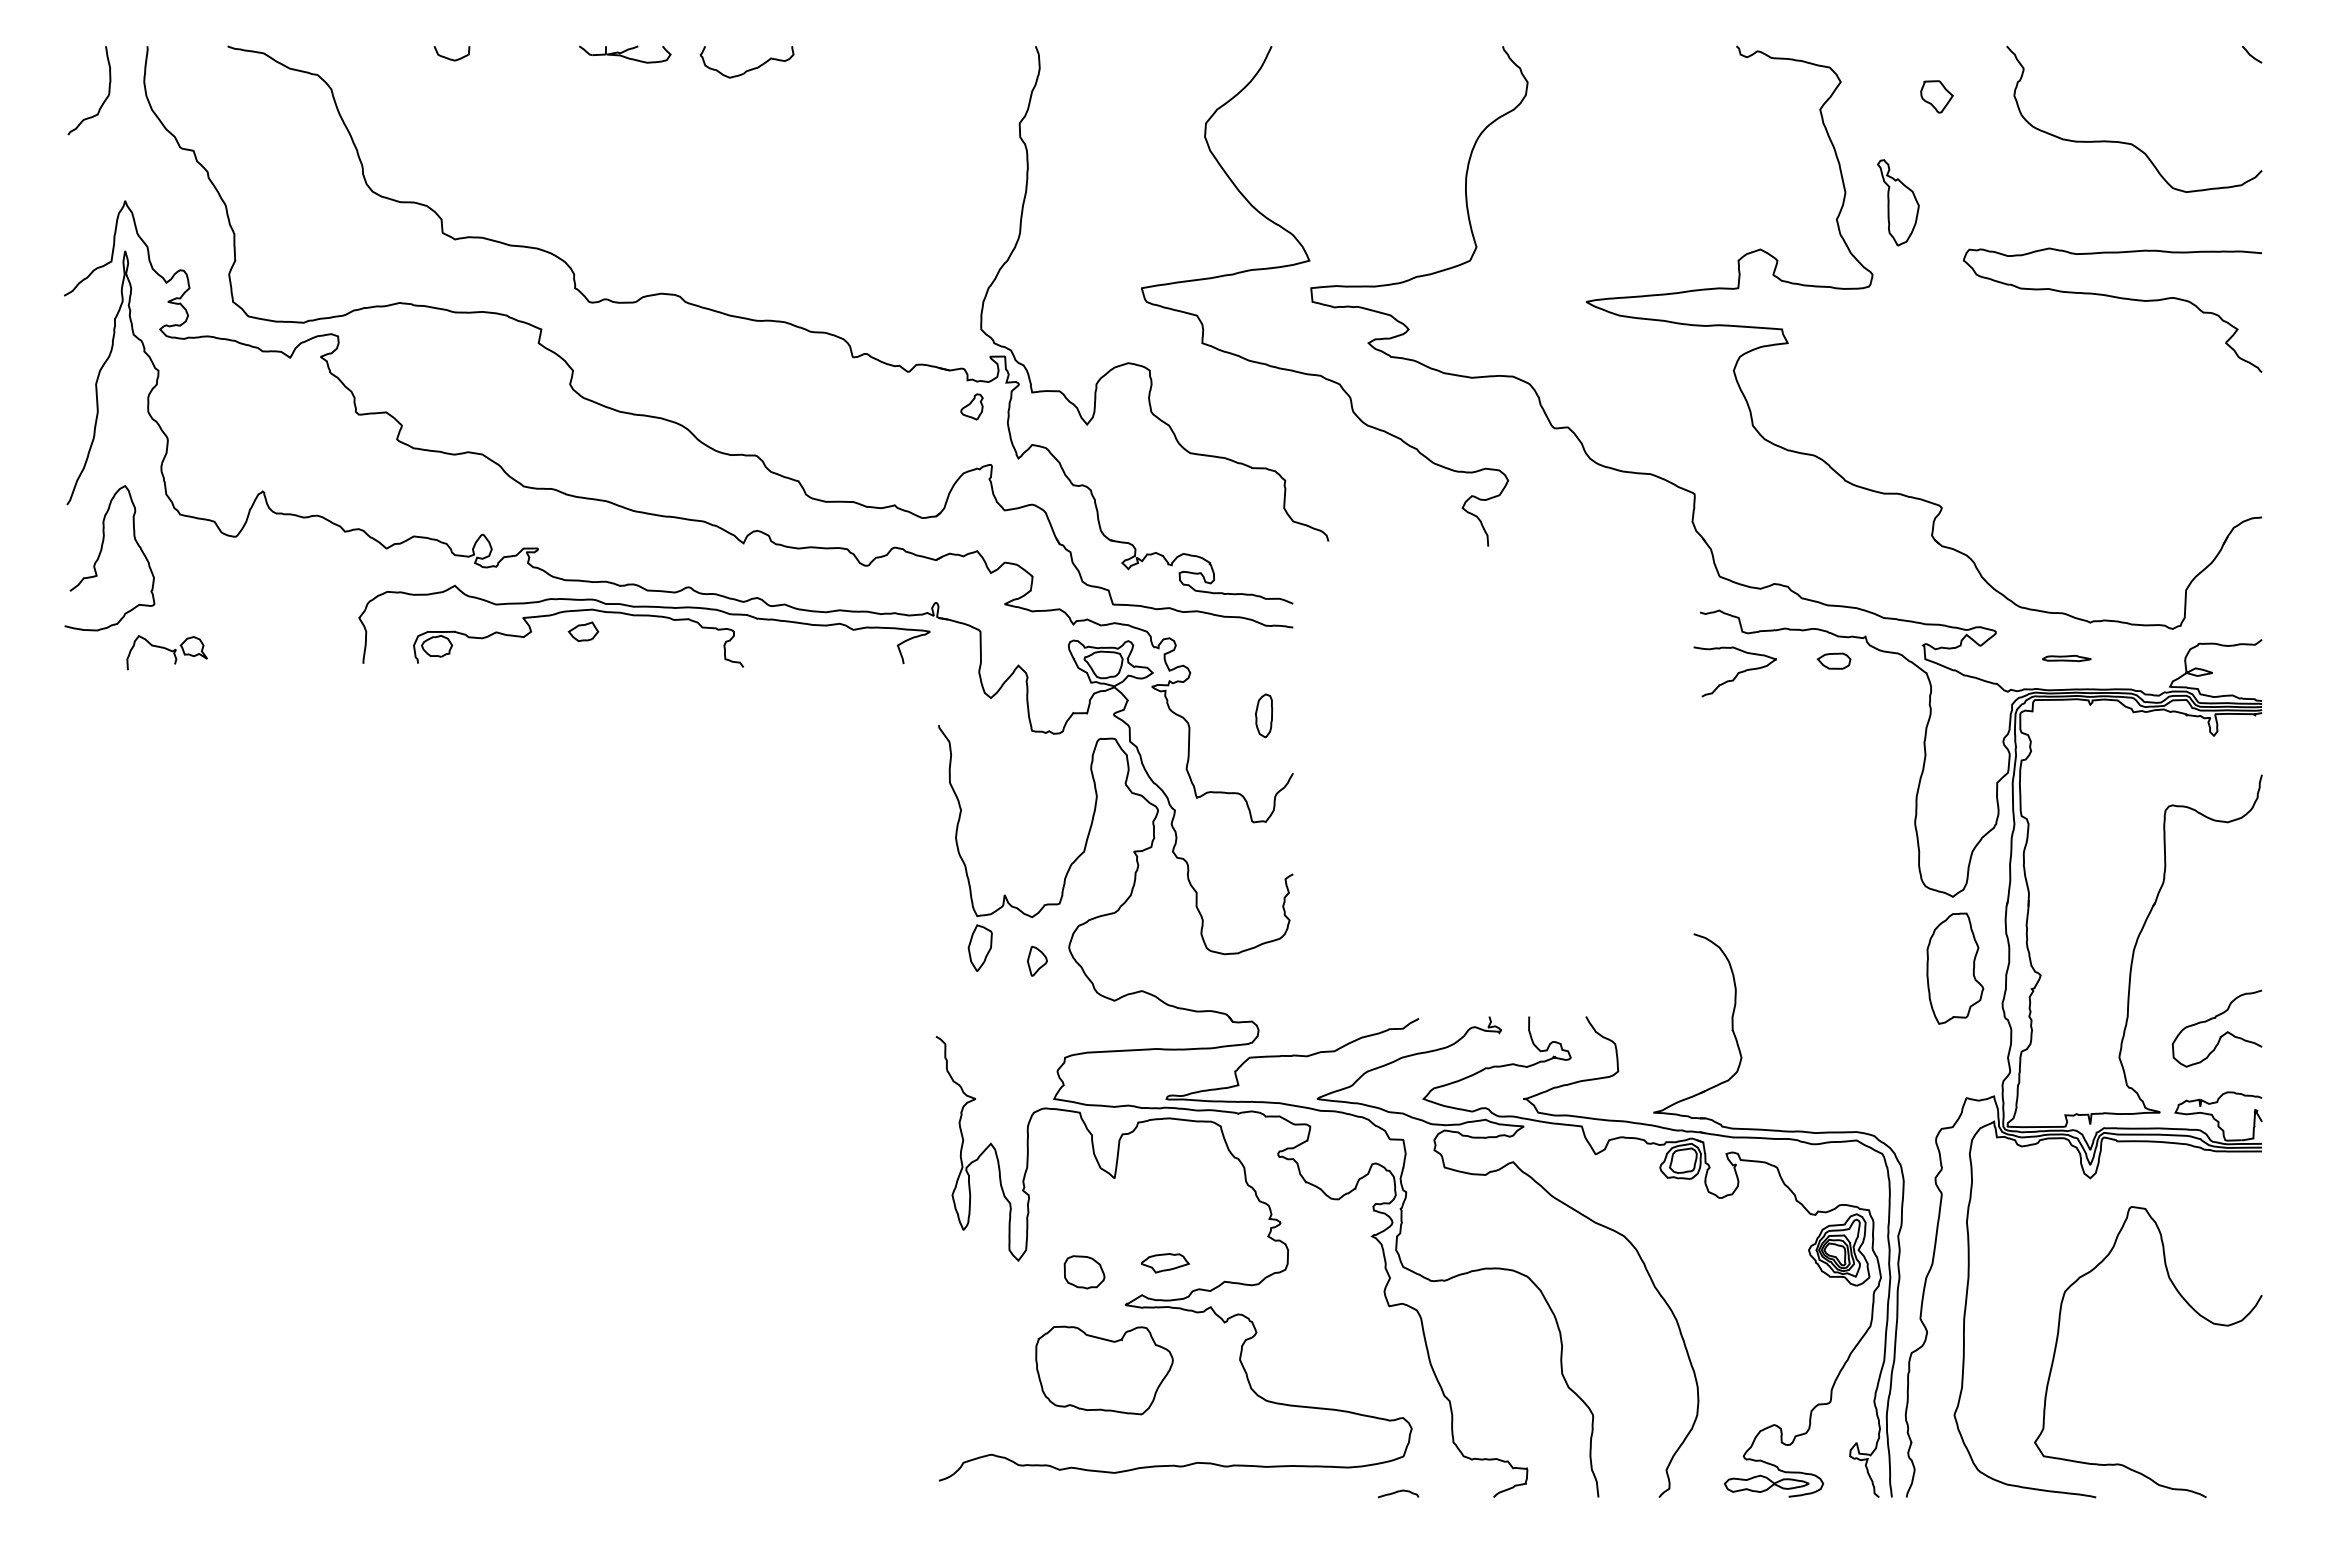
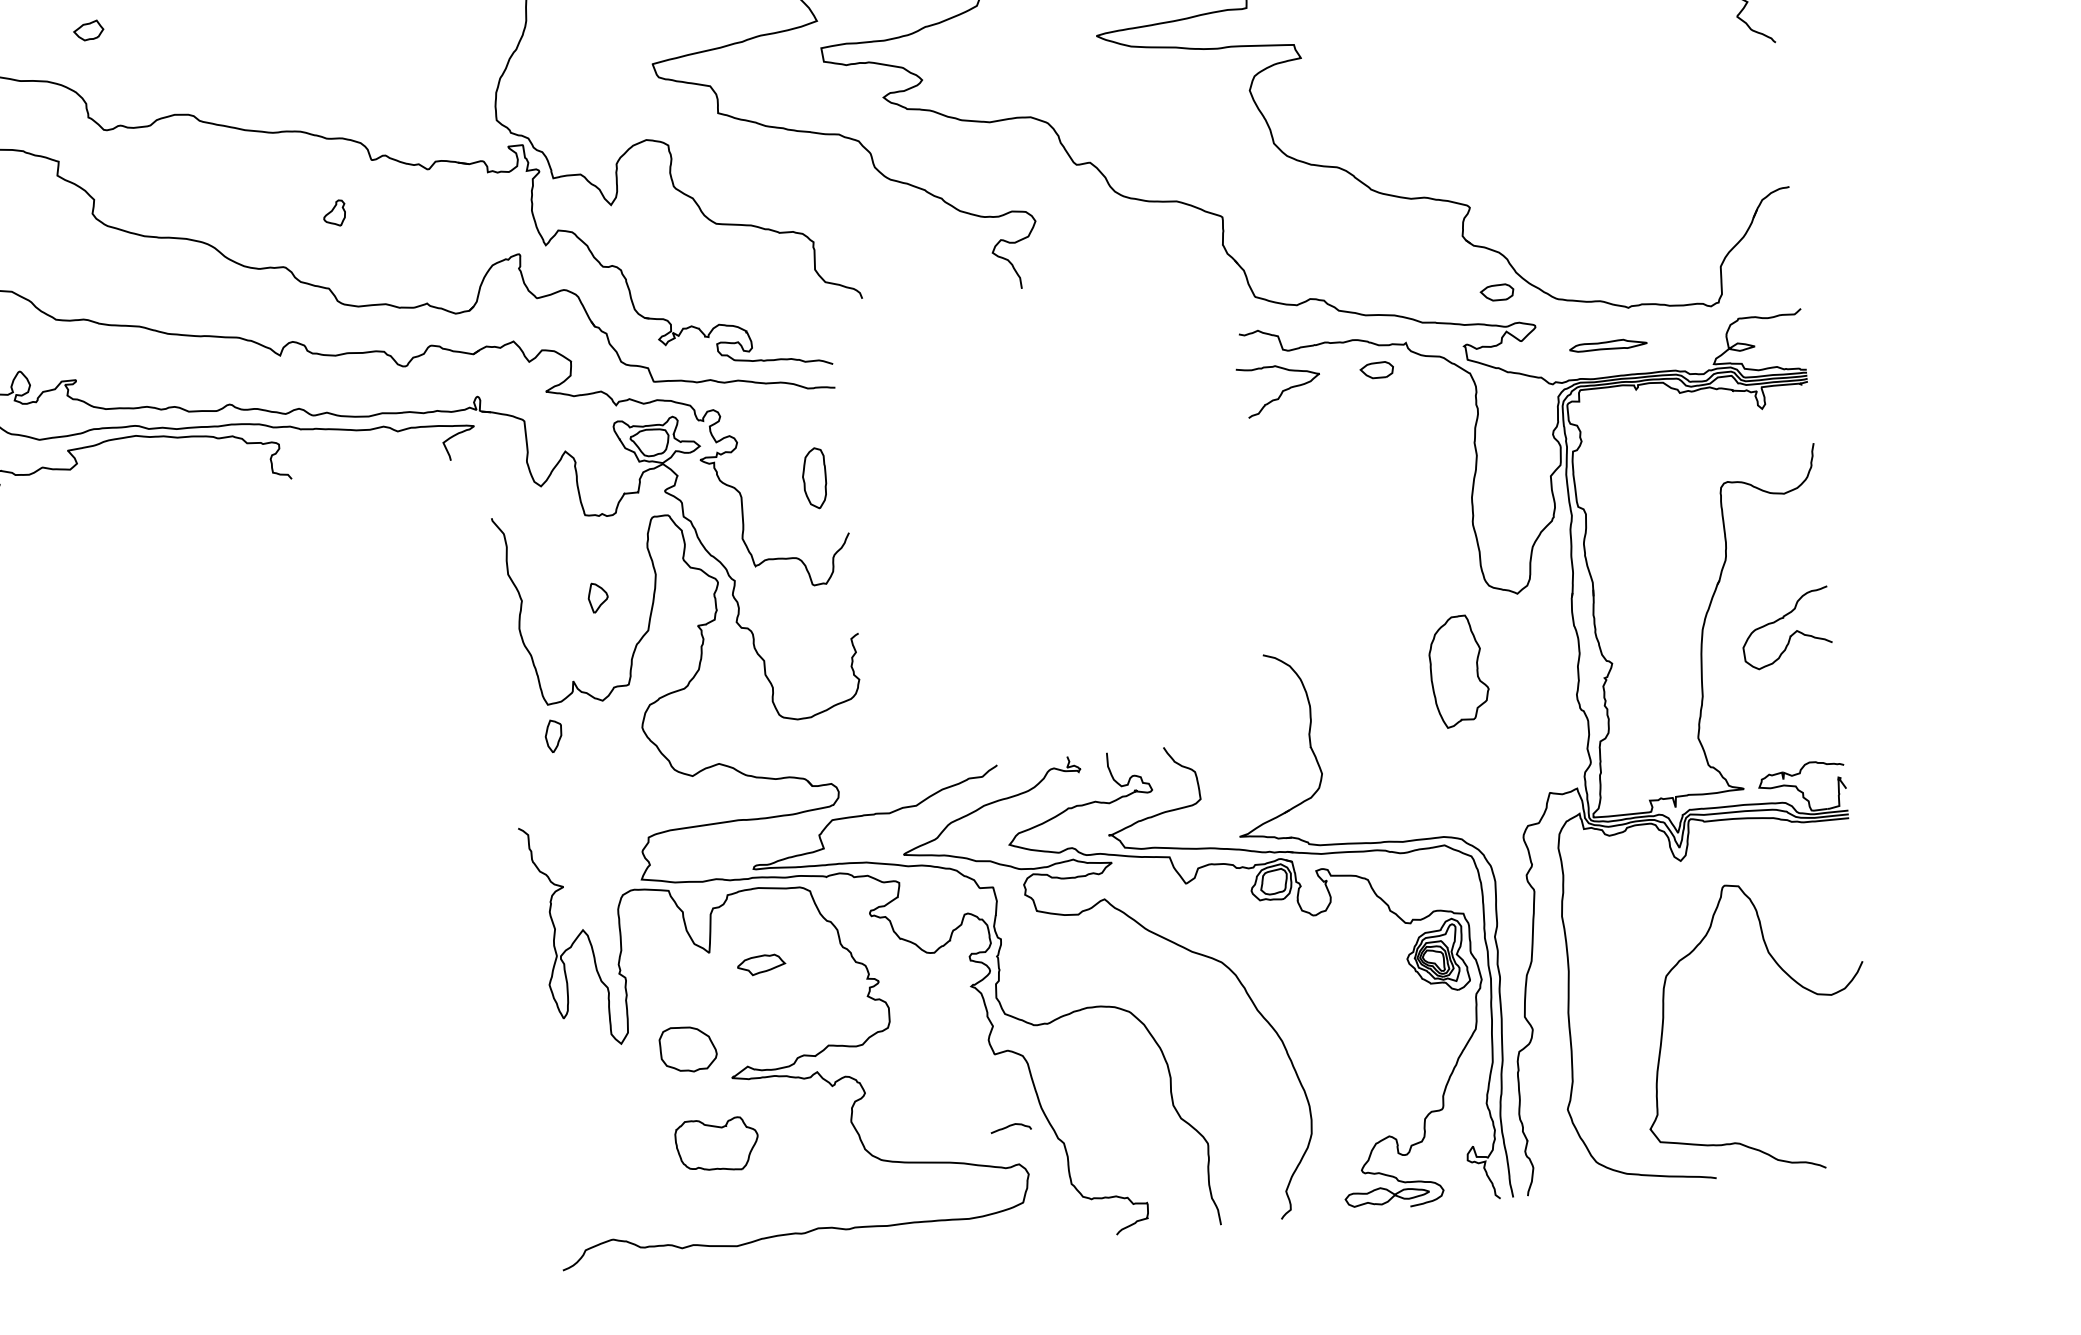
part: (971, 406) -> (333, 213), moved
part: (1960, 594) -> (1496, 292), added
part: (583, 631) -> (88, 30), moved
part: (2066, 658) -> (1608, 345), size x1.6
part: (1263, 715) -> (814, 478), size x1.4
part: (979, 947) -> (553, 735), size x0.7
part: (1037, 960) -> (598, 596), moved
part: (1955, 968) -> (1459, 671), moved
curve: (2222, 1034) -> (1792, 633), moved
part: (1165, 1263) -> (761, 965), moved
part: (1084, 1272) -> (688, 1049), size x1.4
part: (1104, 1370) -> (717, 1145), size x0.6
curve: (1398, 1492) -> (1010, 1126), moved

